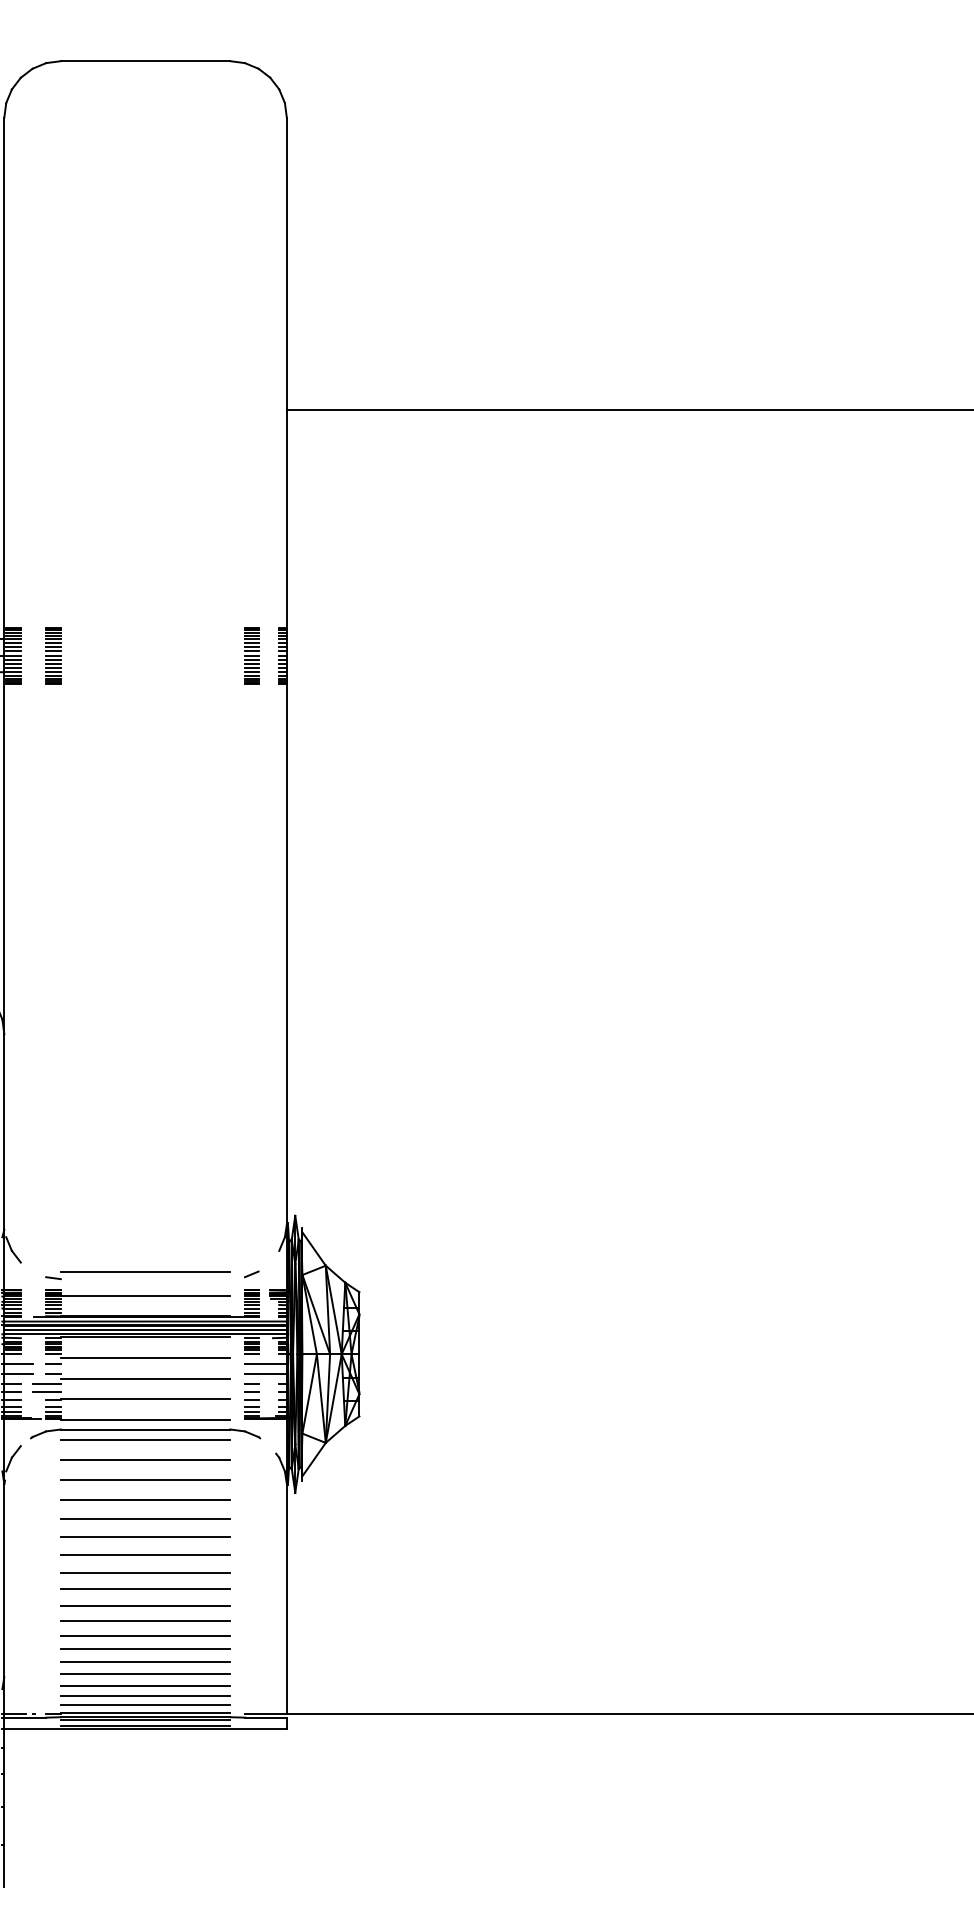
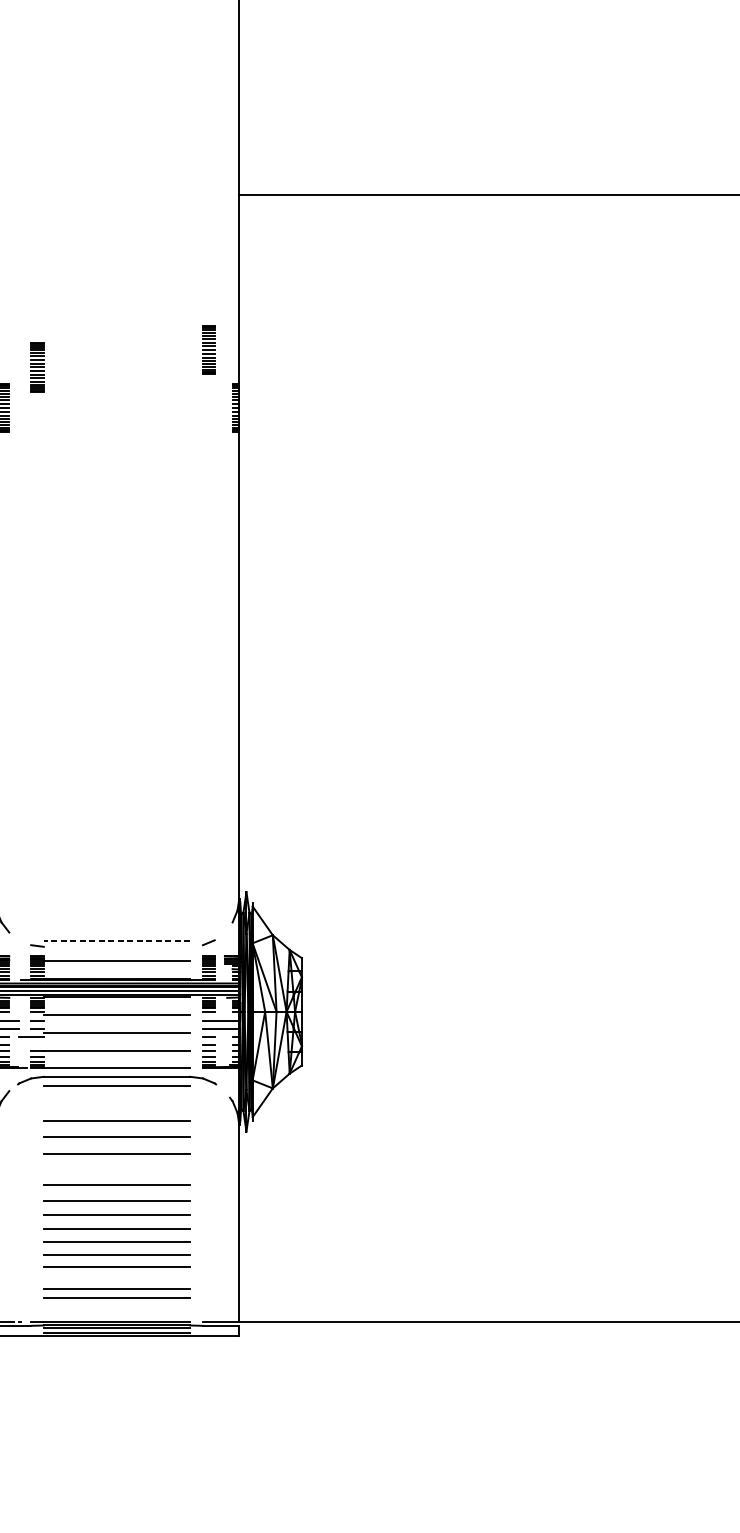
part: (53, 655) -> (37, 367), moved
part: (251, 655) -> (208, 349), moved
line: (145, 1271) -> (117, 940), solid -> dashed
line: (46, 1392) -> (31, 1044), removed
line: (145, 1460) -> (117, 1103), removed
line: (145, 1537) -> (117, 1170), removed
line: (145, 1662) -> (117, 1278), removed
line: (145, 1695) -> (117, 1306), removed
line: (145, 1704) -> (117, 1314), removed

